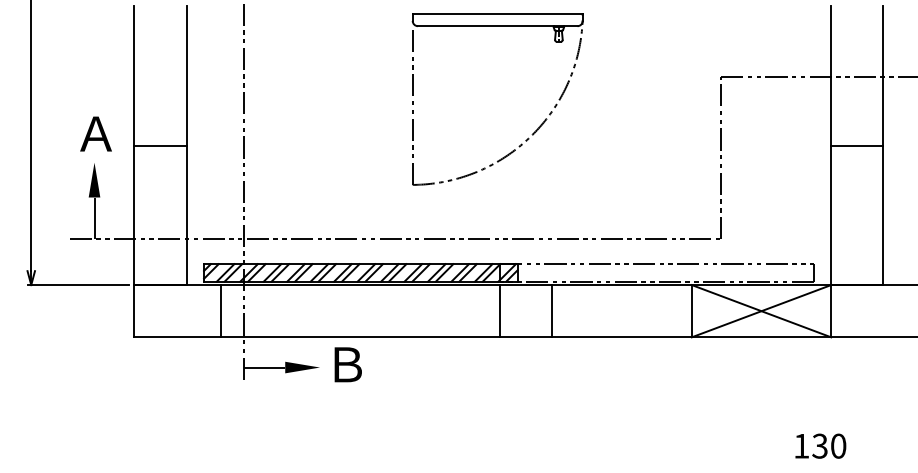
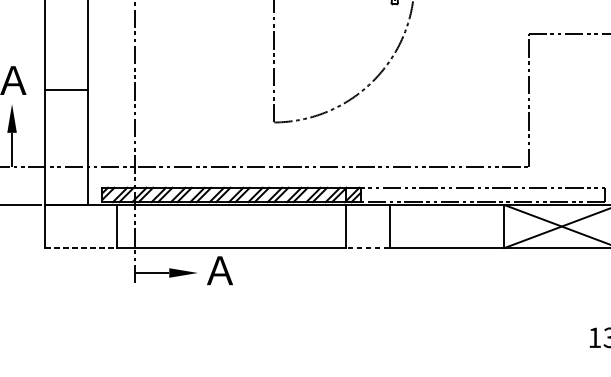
line: (177, 337) -> (80, 248), solid -> dashed
line: (525, 337) -> (367, 248), solid -> dashed
text: (346, 364) -> (219, 270), Ｂ -> Ａ

